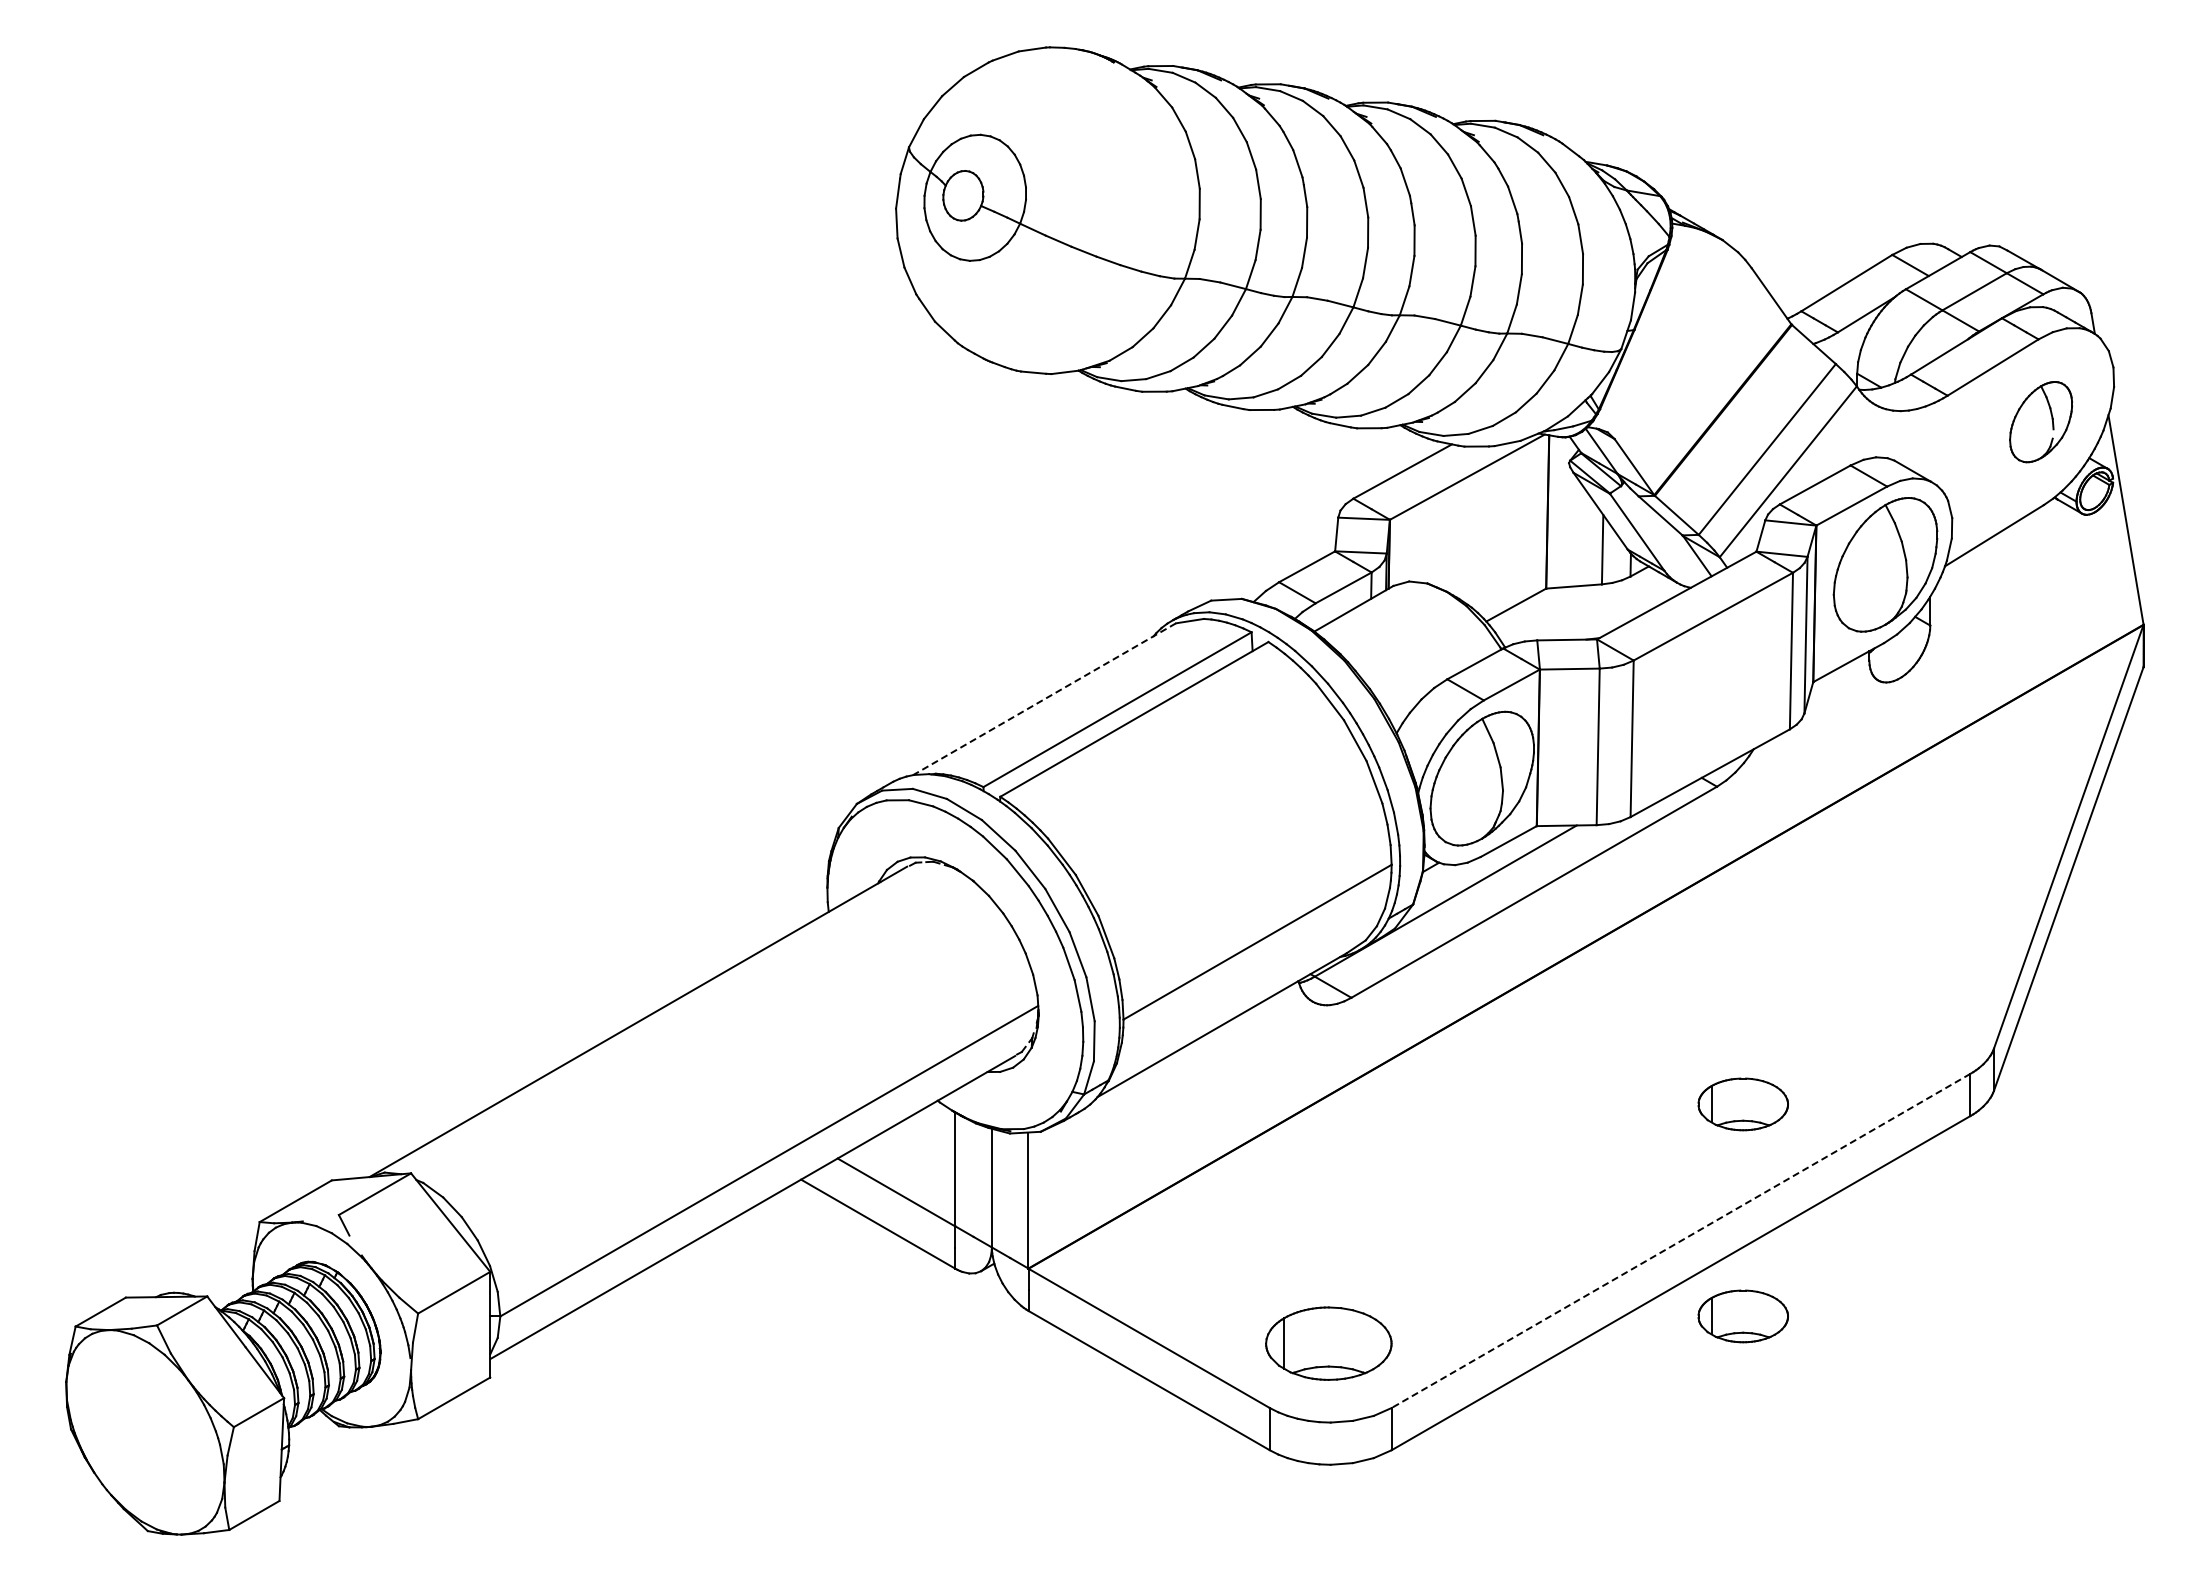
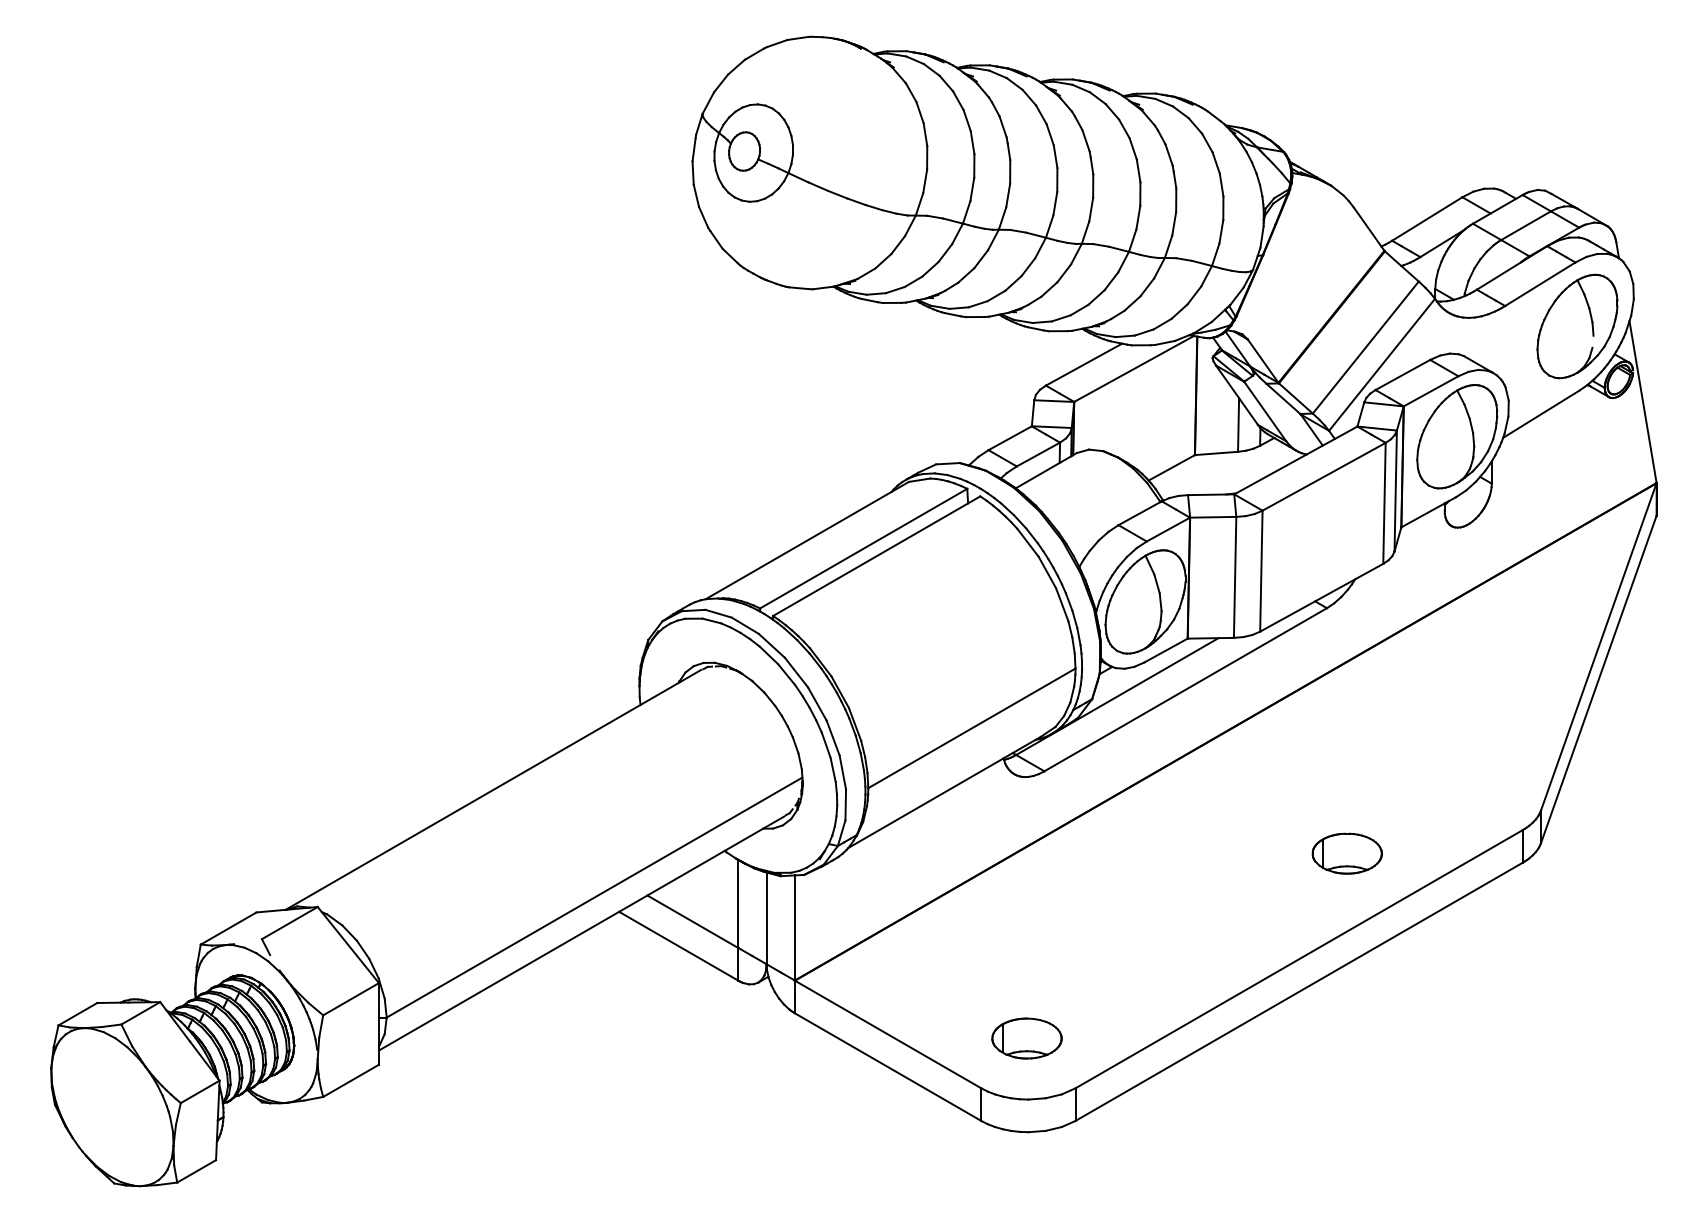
part: (2040, 421) -> (1576, 325), size x1.67
line: (1044, 699) -> (807, 540), dashed -> solid
line: (1680, 1241) -> (1298, 959), dashed -> solid
part: (1742, 1316) -> (1346, 1017), removed
part: (1328, 1343) -> (1026, 1038), size x0.71

